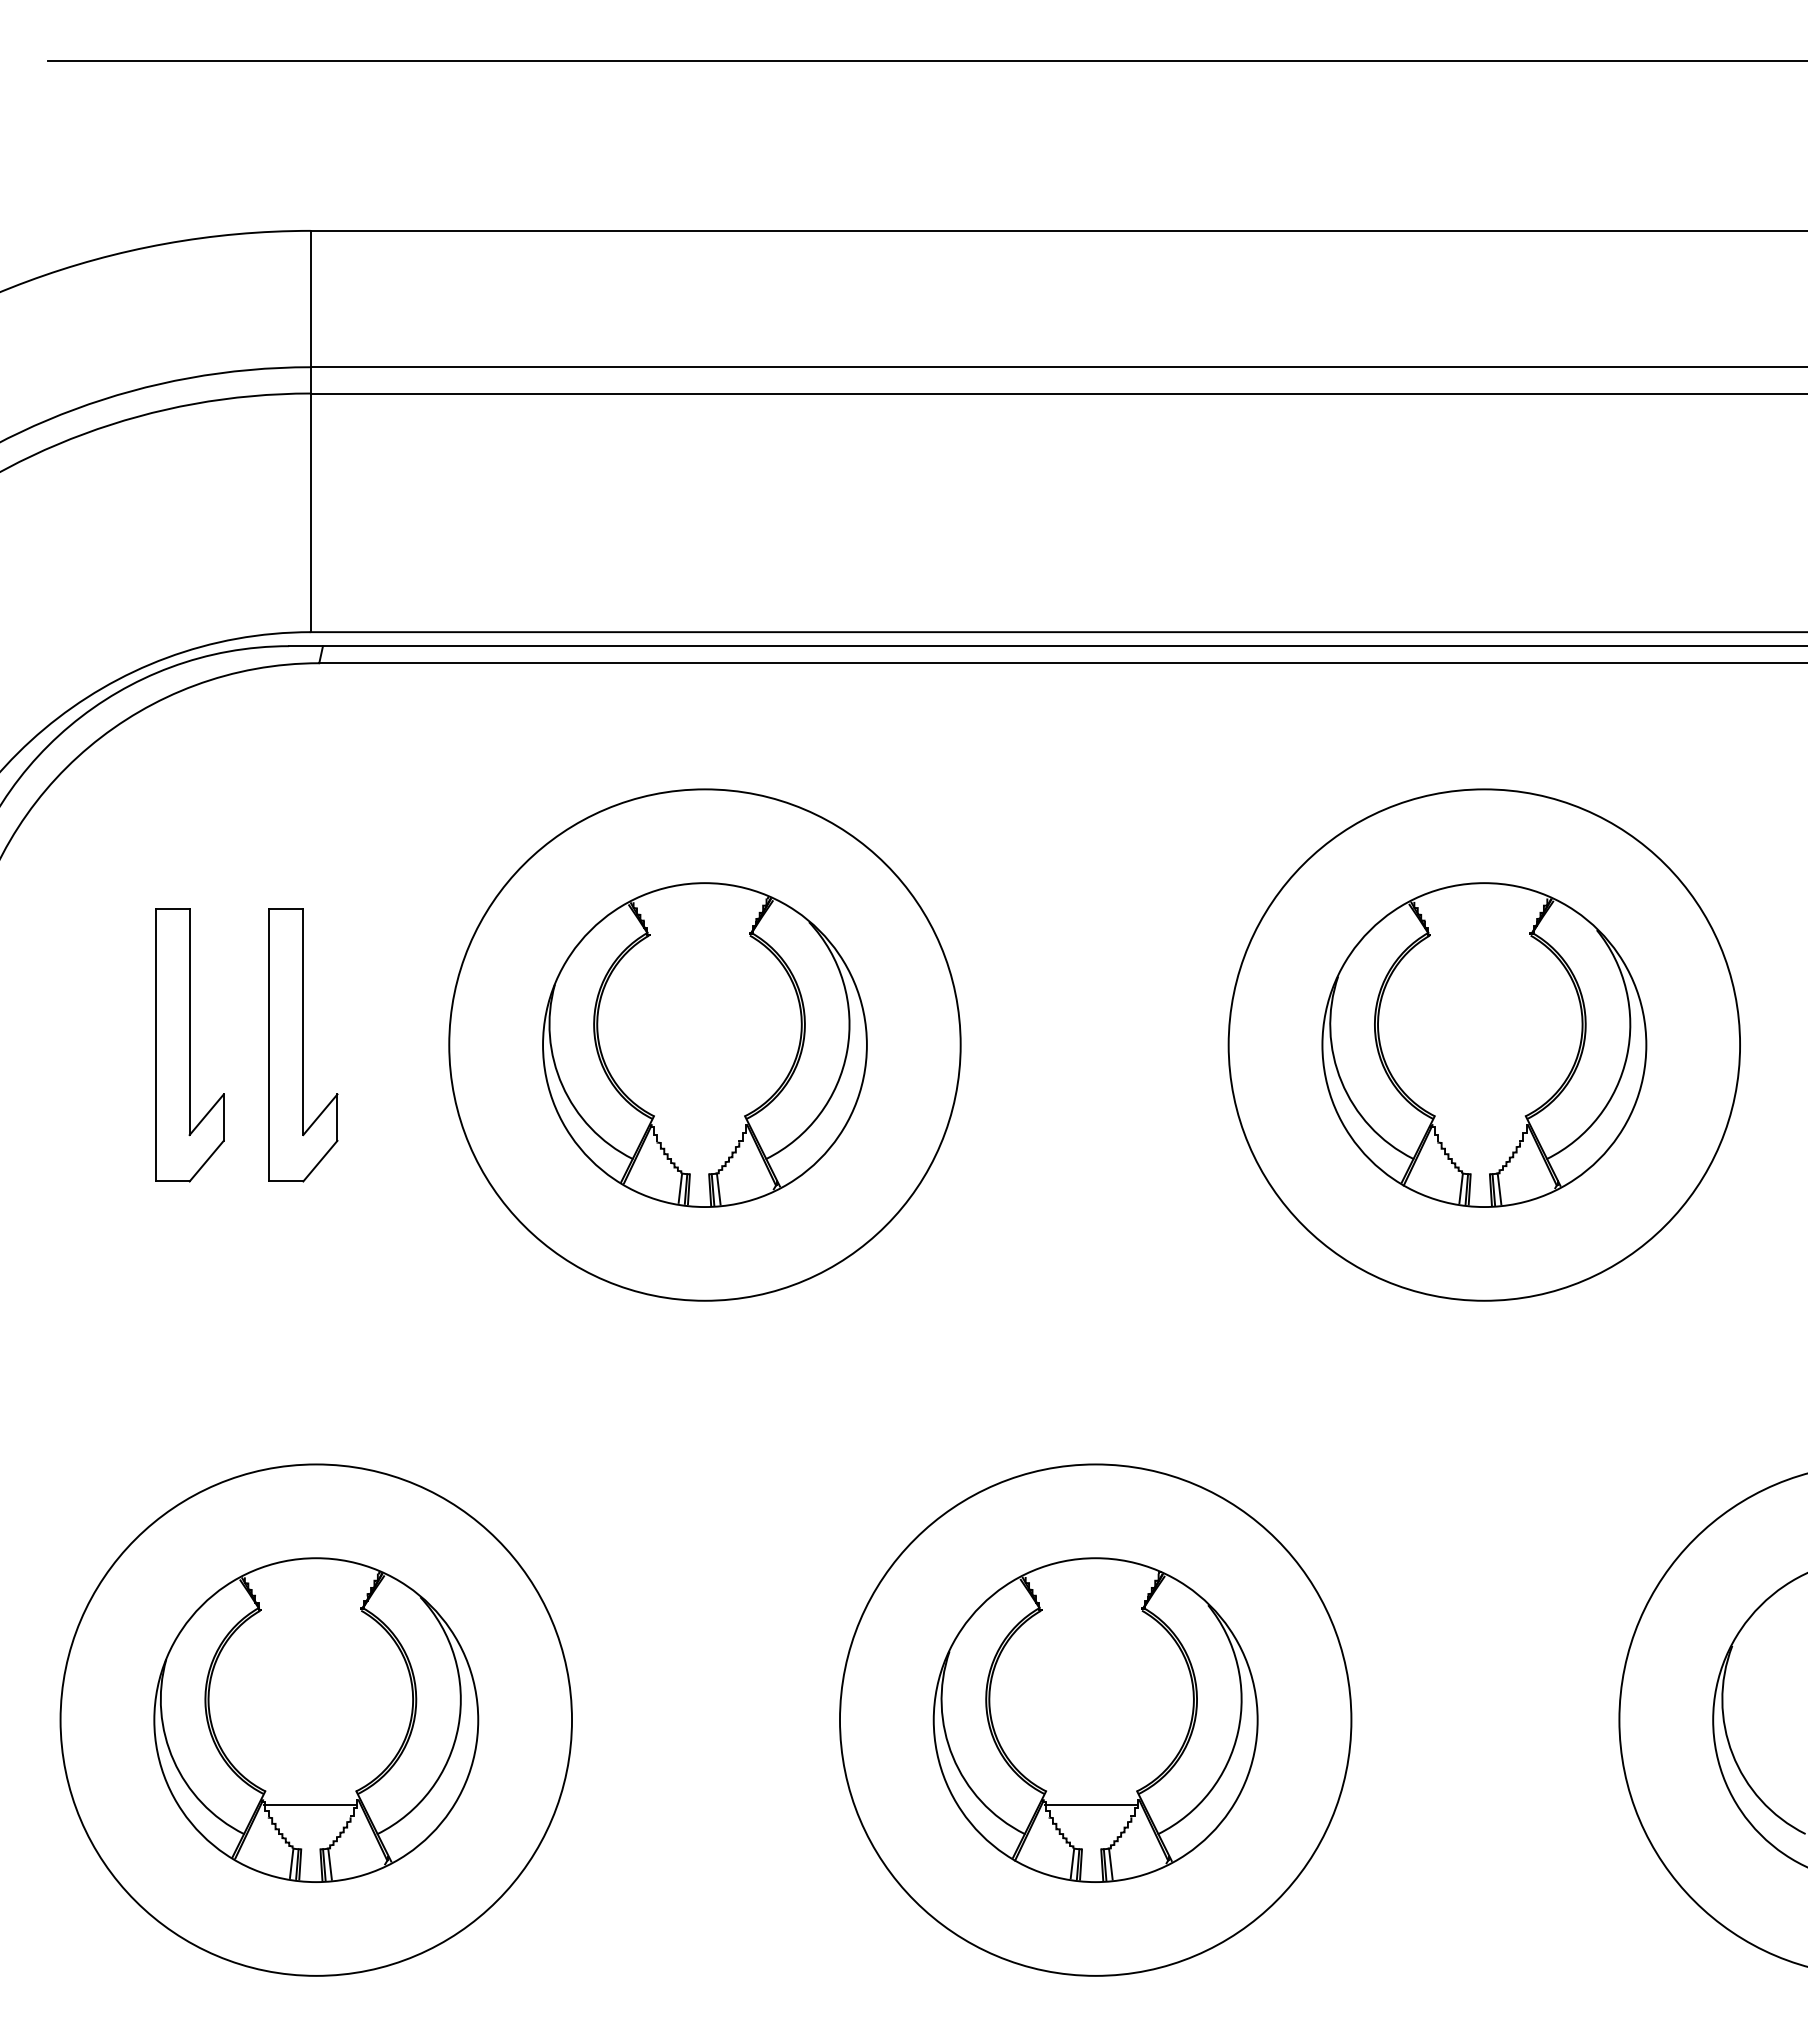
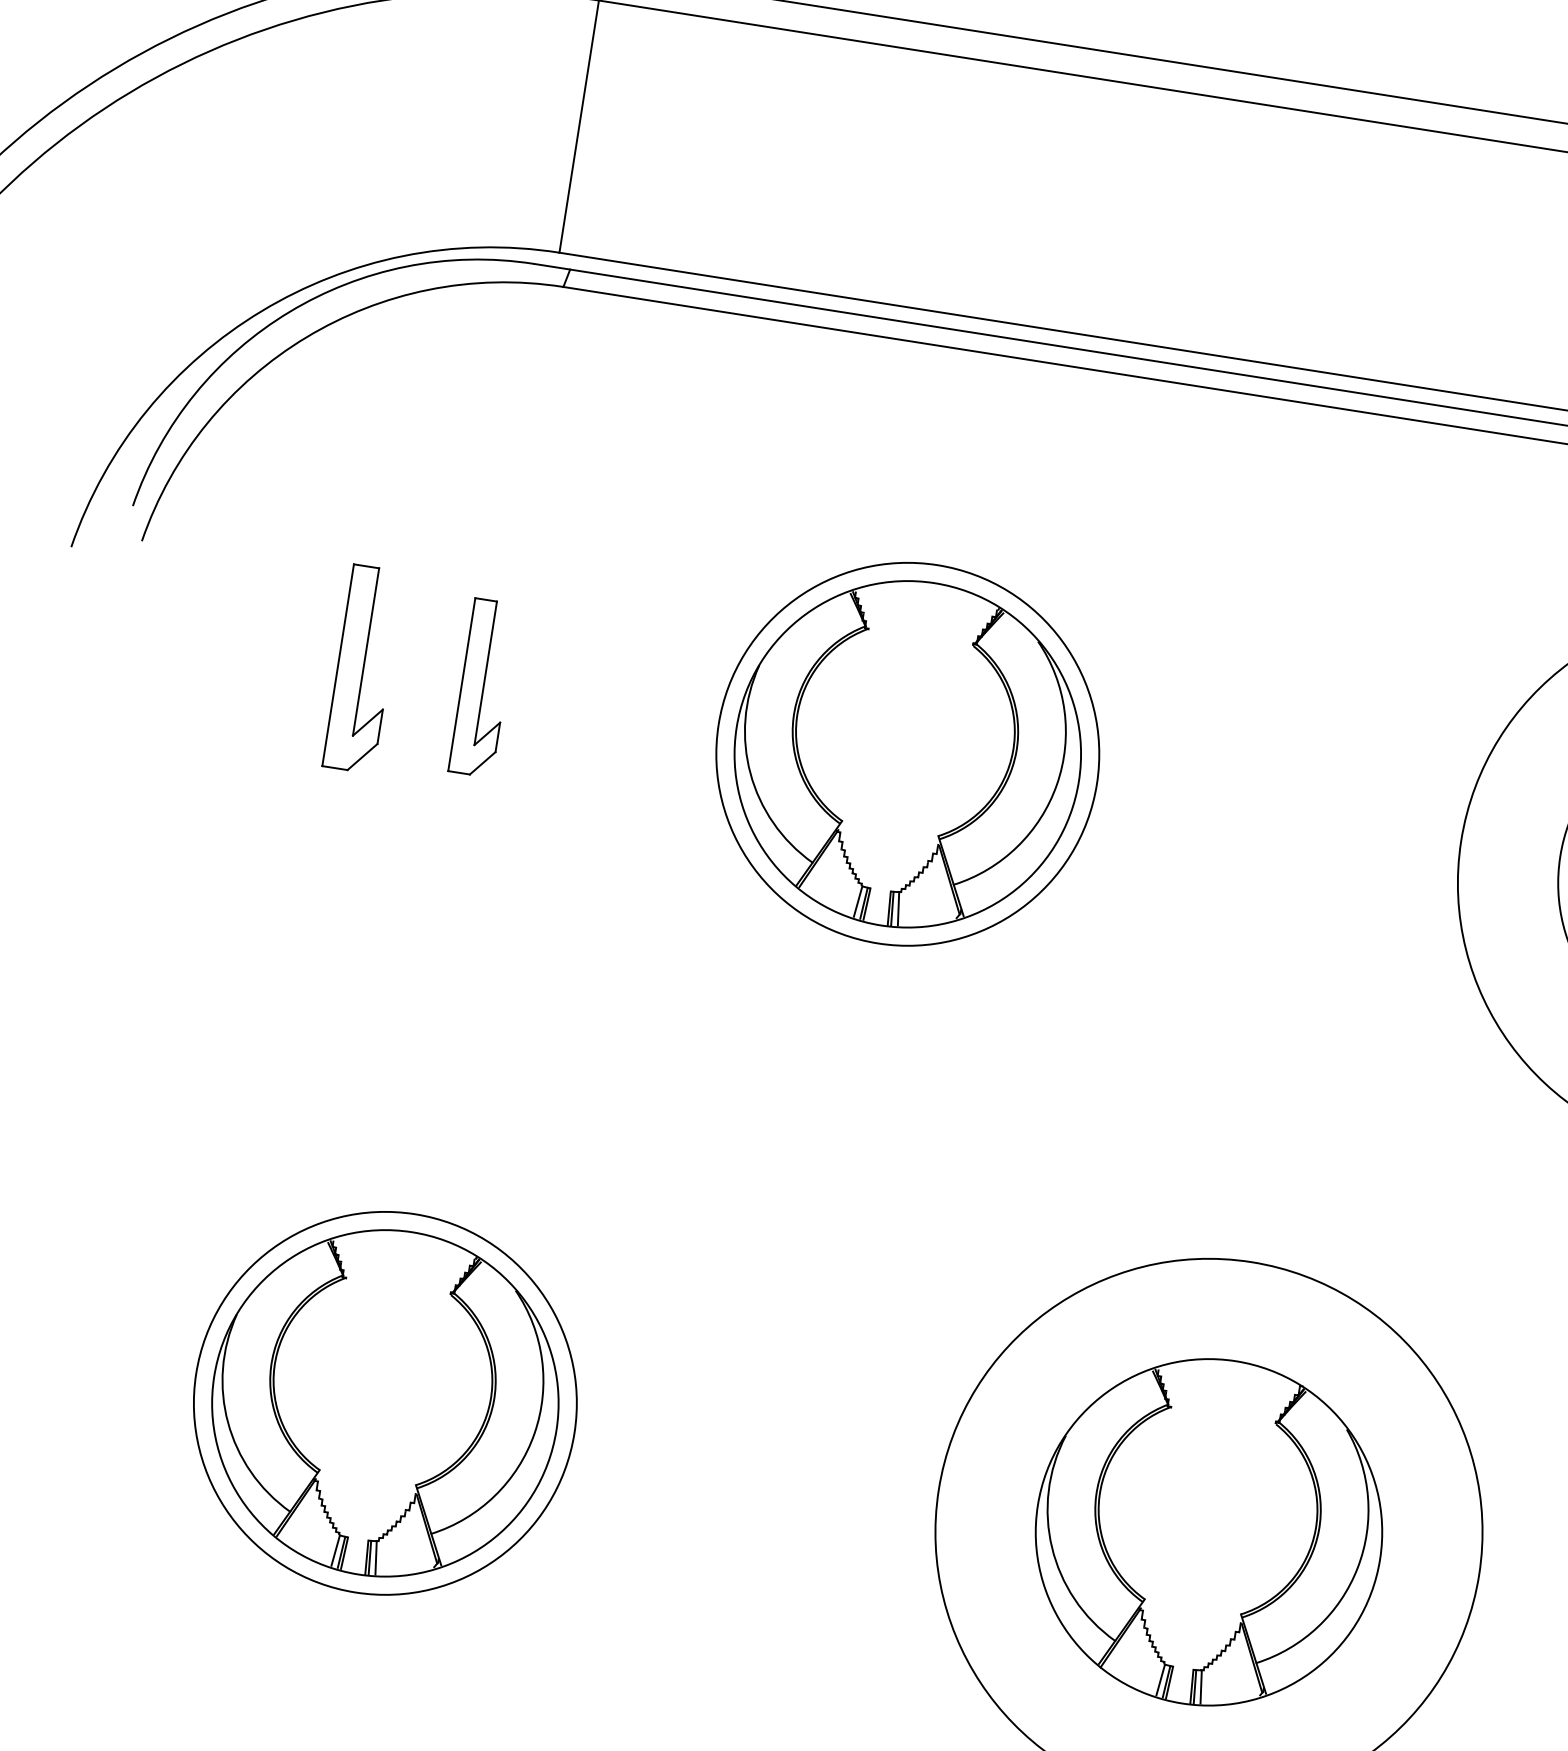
circle: (704, 1044) -> (907, 753), size x0.7
part: (189, 1045) -> (363, 669), size x0.7
part: (303, 1045) -> (483, 688), size x0.6
circle: (316, 1719) -> (385, 1402), size x0.7
line: (309, 1805) -> (364, 1492), removed
line: (1090, 1805) -> (1189, 1621), removed

